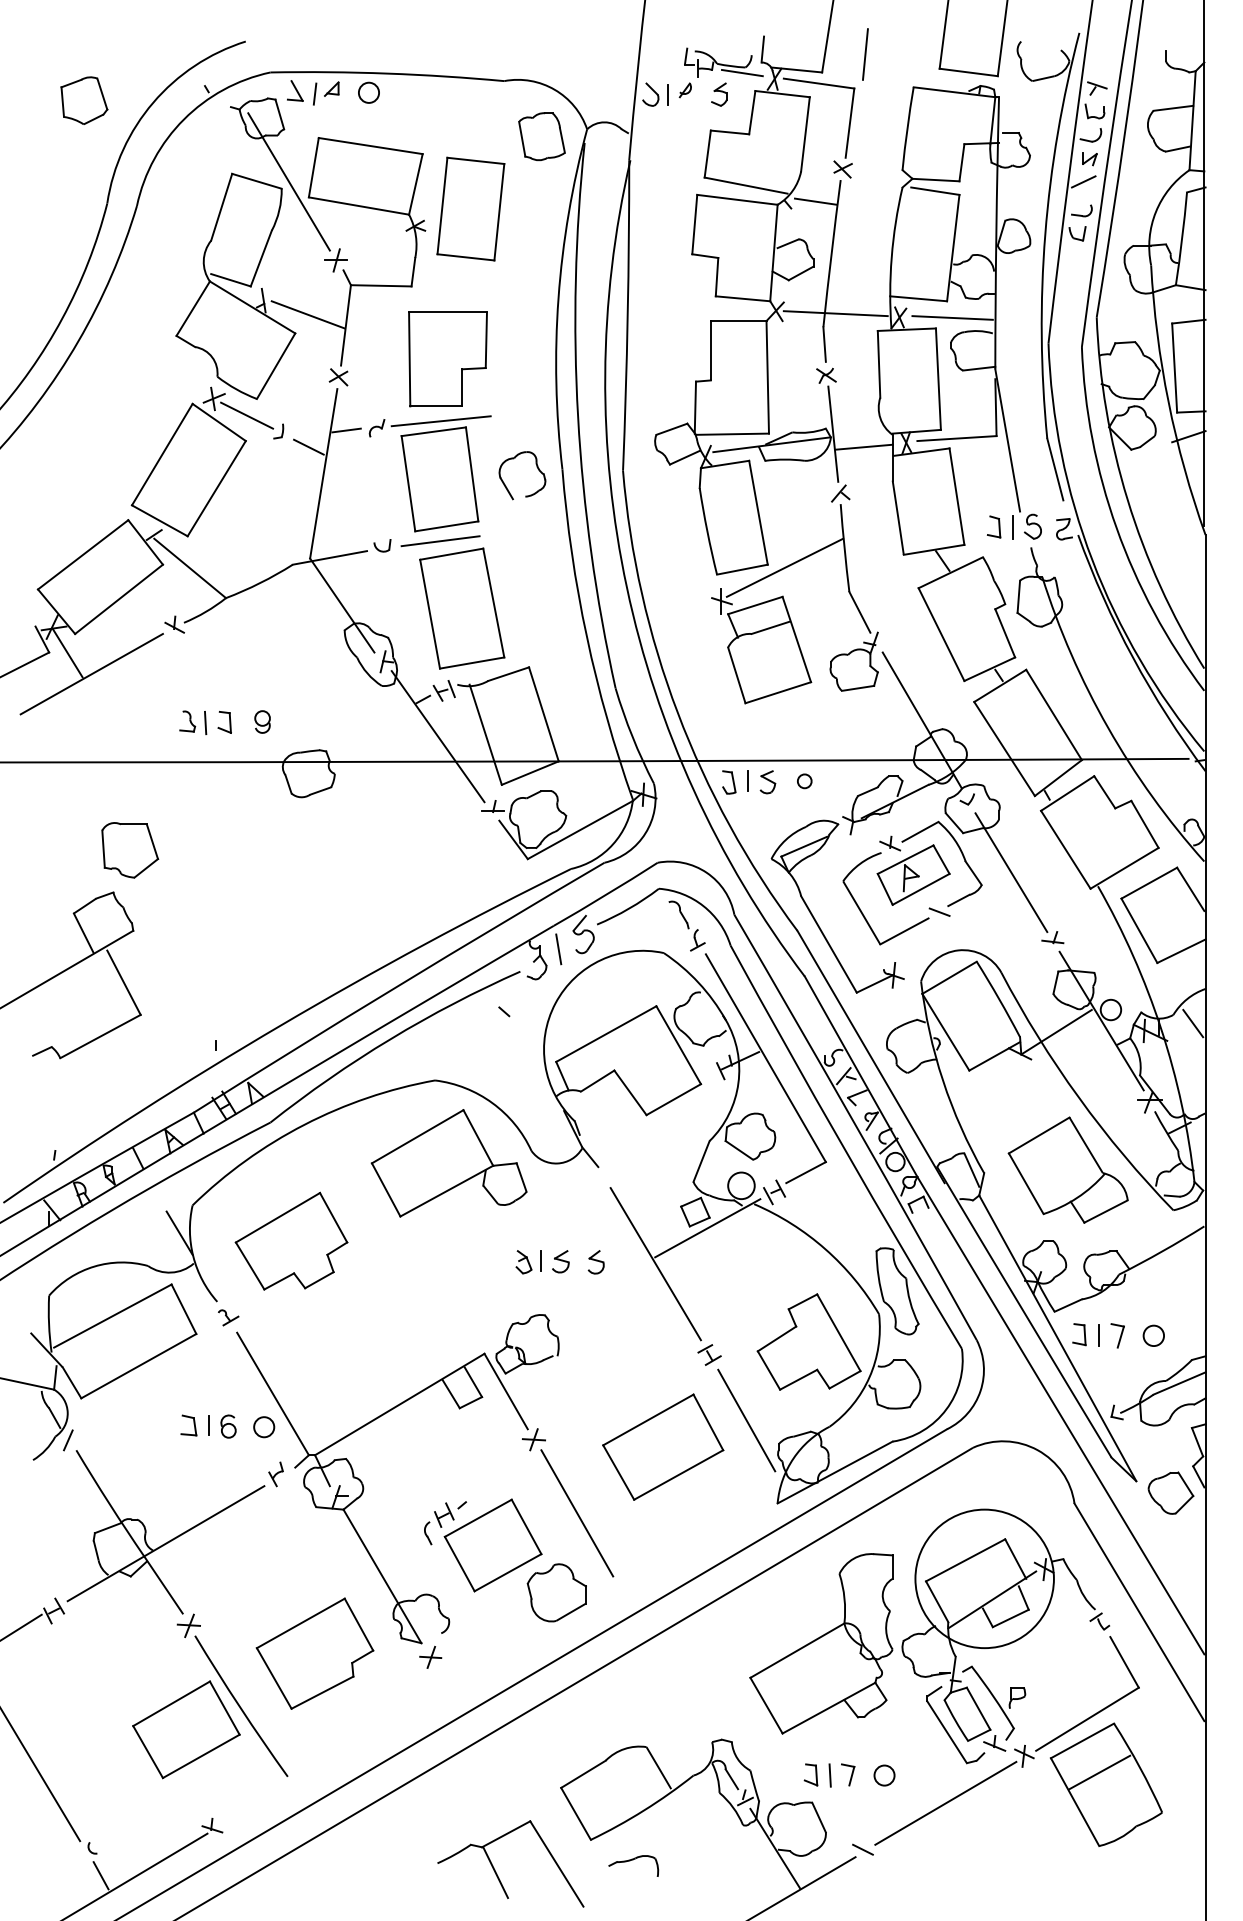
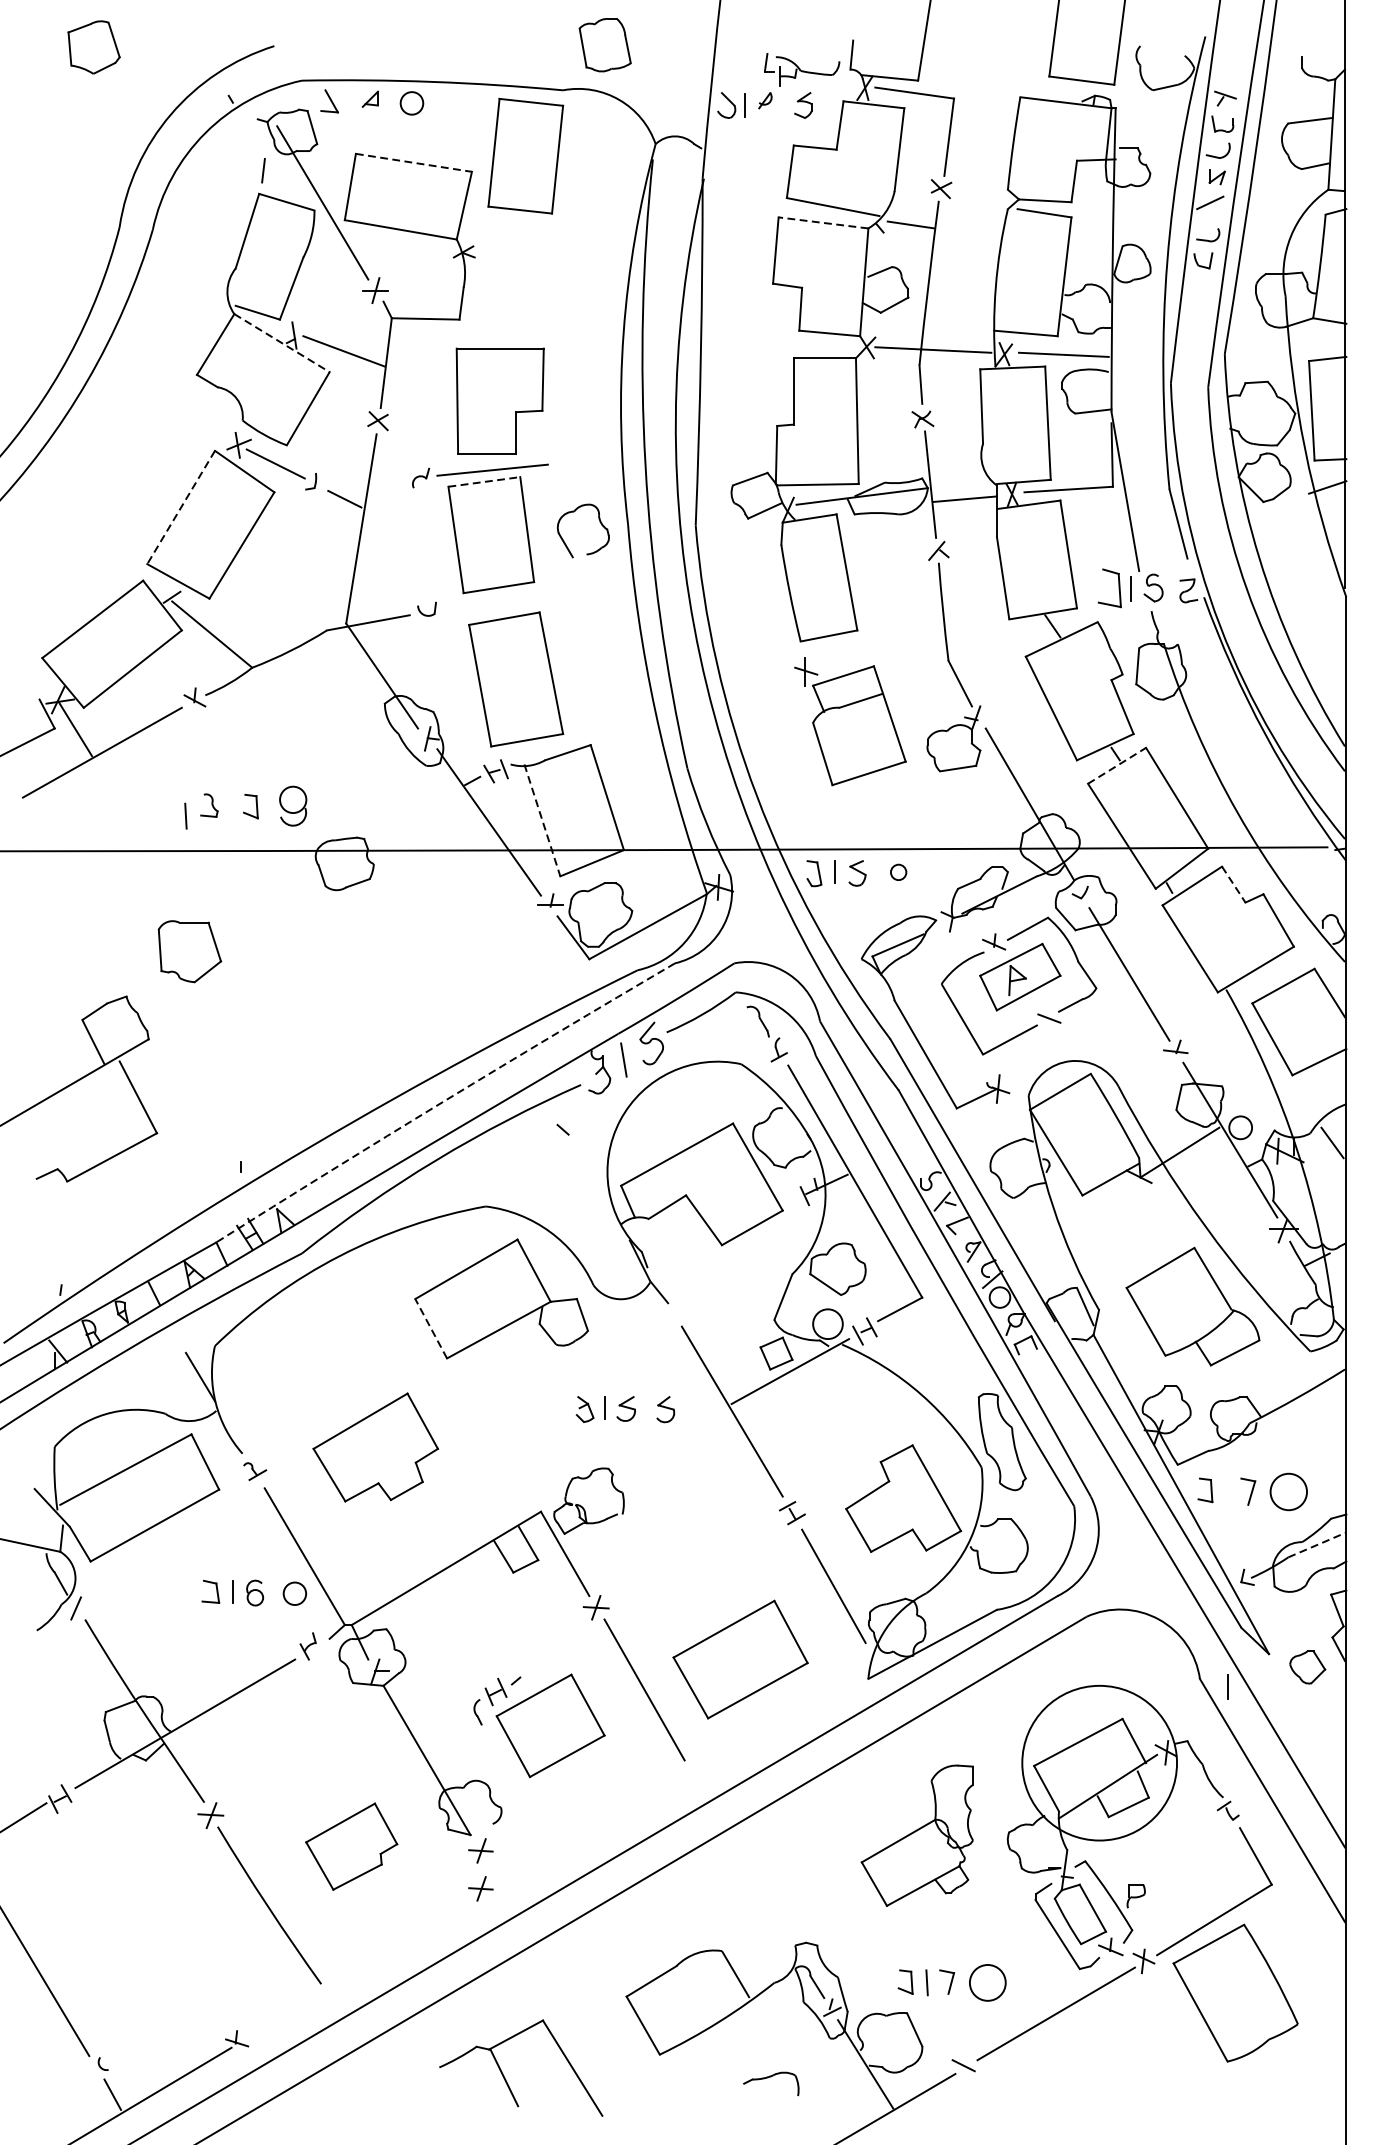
line: (864, 54) -> (965, 60), removed
line: (741, 72) -> (828, 80), removed
line: (315, 93) -> (263, 170), moved
part: (84, 100) -> (94, 47), moved
part: (541, 136) -> (604, 44), moved
line: (370, 146) -> (413, 163), solid -> dashed
line: (736, 199) -> (822, 222), solid -> dashed
part: (470, 208) -> (525, 155), moved
line: (252, 307) -> (281, 343), solid -> dashed
line: (346, 430) -> (386, 480), removed
line: (434, 431) -> (485, 481), solid -> dashed
line: (162, 455) -> (181, 508), solid -> dashed
part: (994, 526) -> (1110, 587), size x1.6
line: (440, 541) -> (491, 604), removed
line: (784, 567) -> (876, 633), removed
line: (1000, 685) -> (1117, 765), solid -> dashed
part: (262, 721) -> (293, 805), size x1.6
line: (205, 722) -> (185, 815), moved
line: (485, 734) -> (542, 820), solid -> dashed
line: (1105, 792) -> (1234, 884), solid -> dashed
part: (130, 850) -> (190, 951), moved
arc: (398, 986) -> (444, 1101), solid -> dashed
line: (385, 1189) -> (430, 1328), solid -> dashed
part: (291, 1240) -> (375, 1446), moved
line: (1098, 1335) -> (1226, 1686), moved
circle: (1153, 1335) -> (1288, 1491), size x1.6
line: (1180, 1383) -> (1318, 1544), solid -> dashed
part: (663, 1446) -> (740, 1658), moved
part: (1170, 1492) -> (1307, 1666), size x0.7
part: (556, 1592) -> (621, 1778), removed
part: (821, 1643) -> (917, 1835), size x0.7
part: (314, 1653) -> (351, 1846), size x0.7
part: (430, 1690) -> (480, 1887), added
part: (186, 1729) -> (208, 1931), removed
line: (1099, 1772) -> (1227, 1979), removed
circle: (884, 1775) -> (987, 1982), size x1.6
part: (633, 1865) -> (771, 2083), moved
part: (496, 1871) -> (505, 2076), moved

